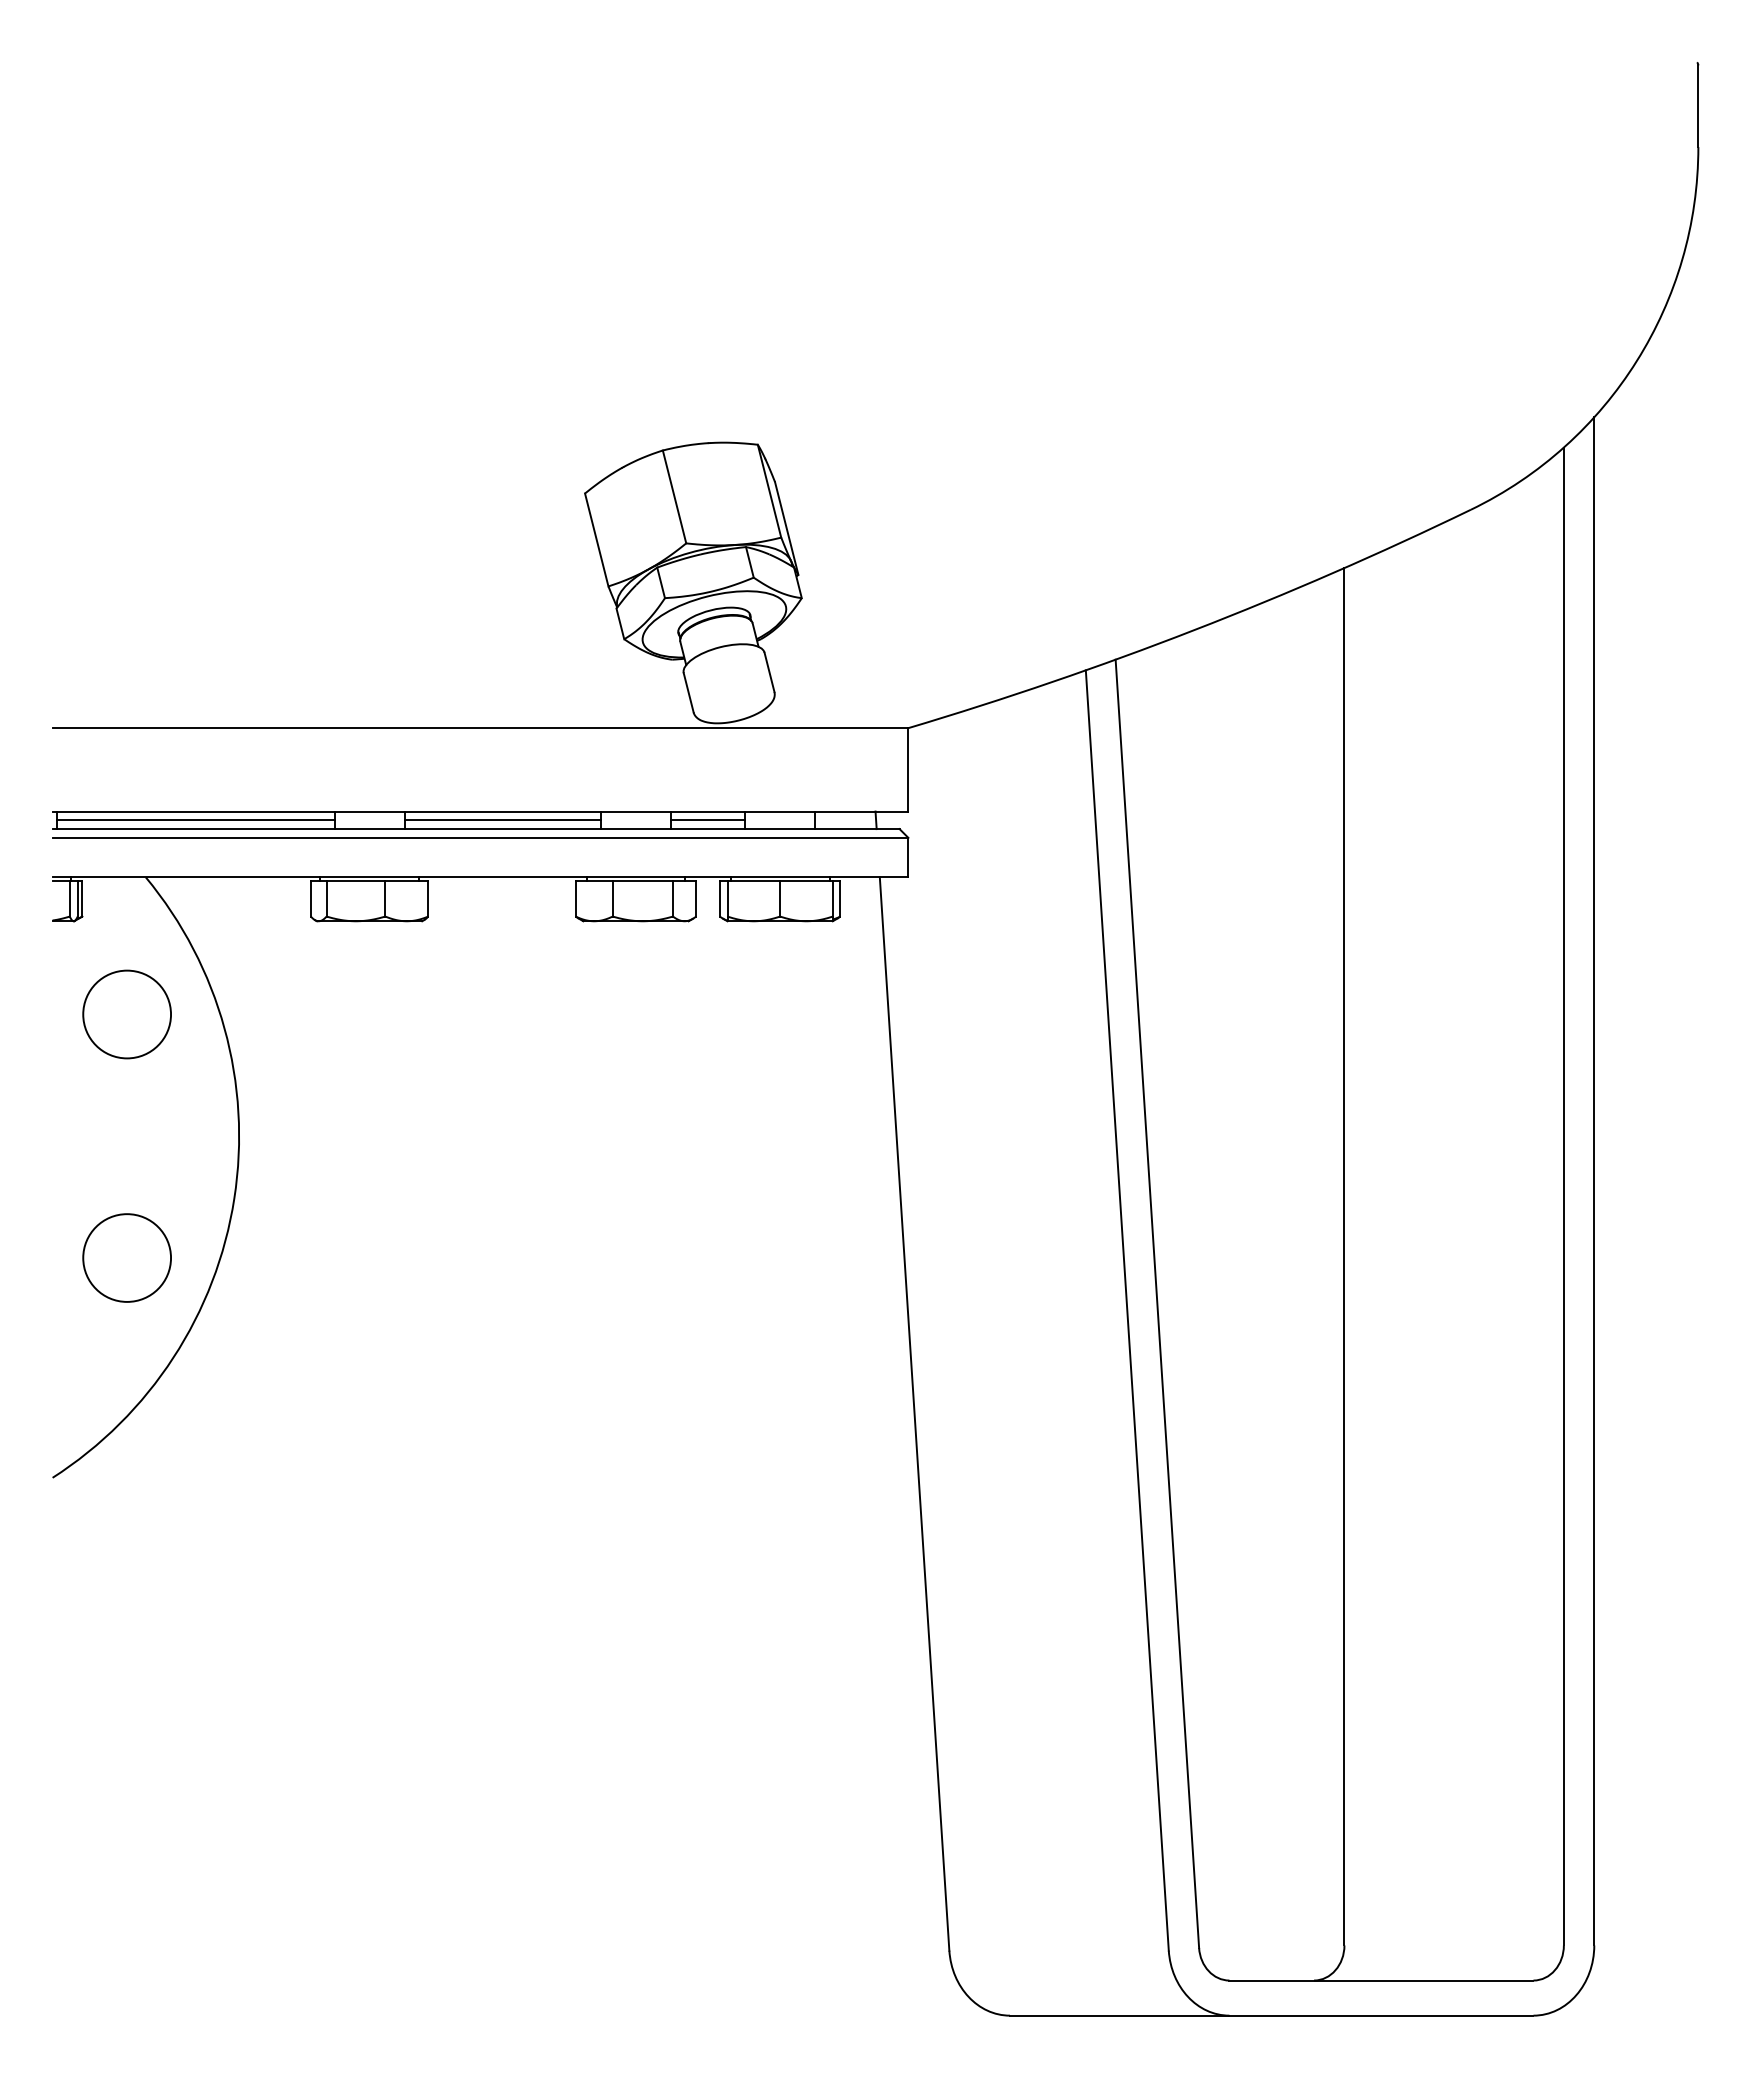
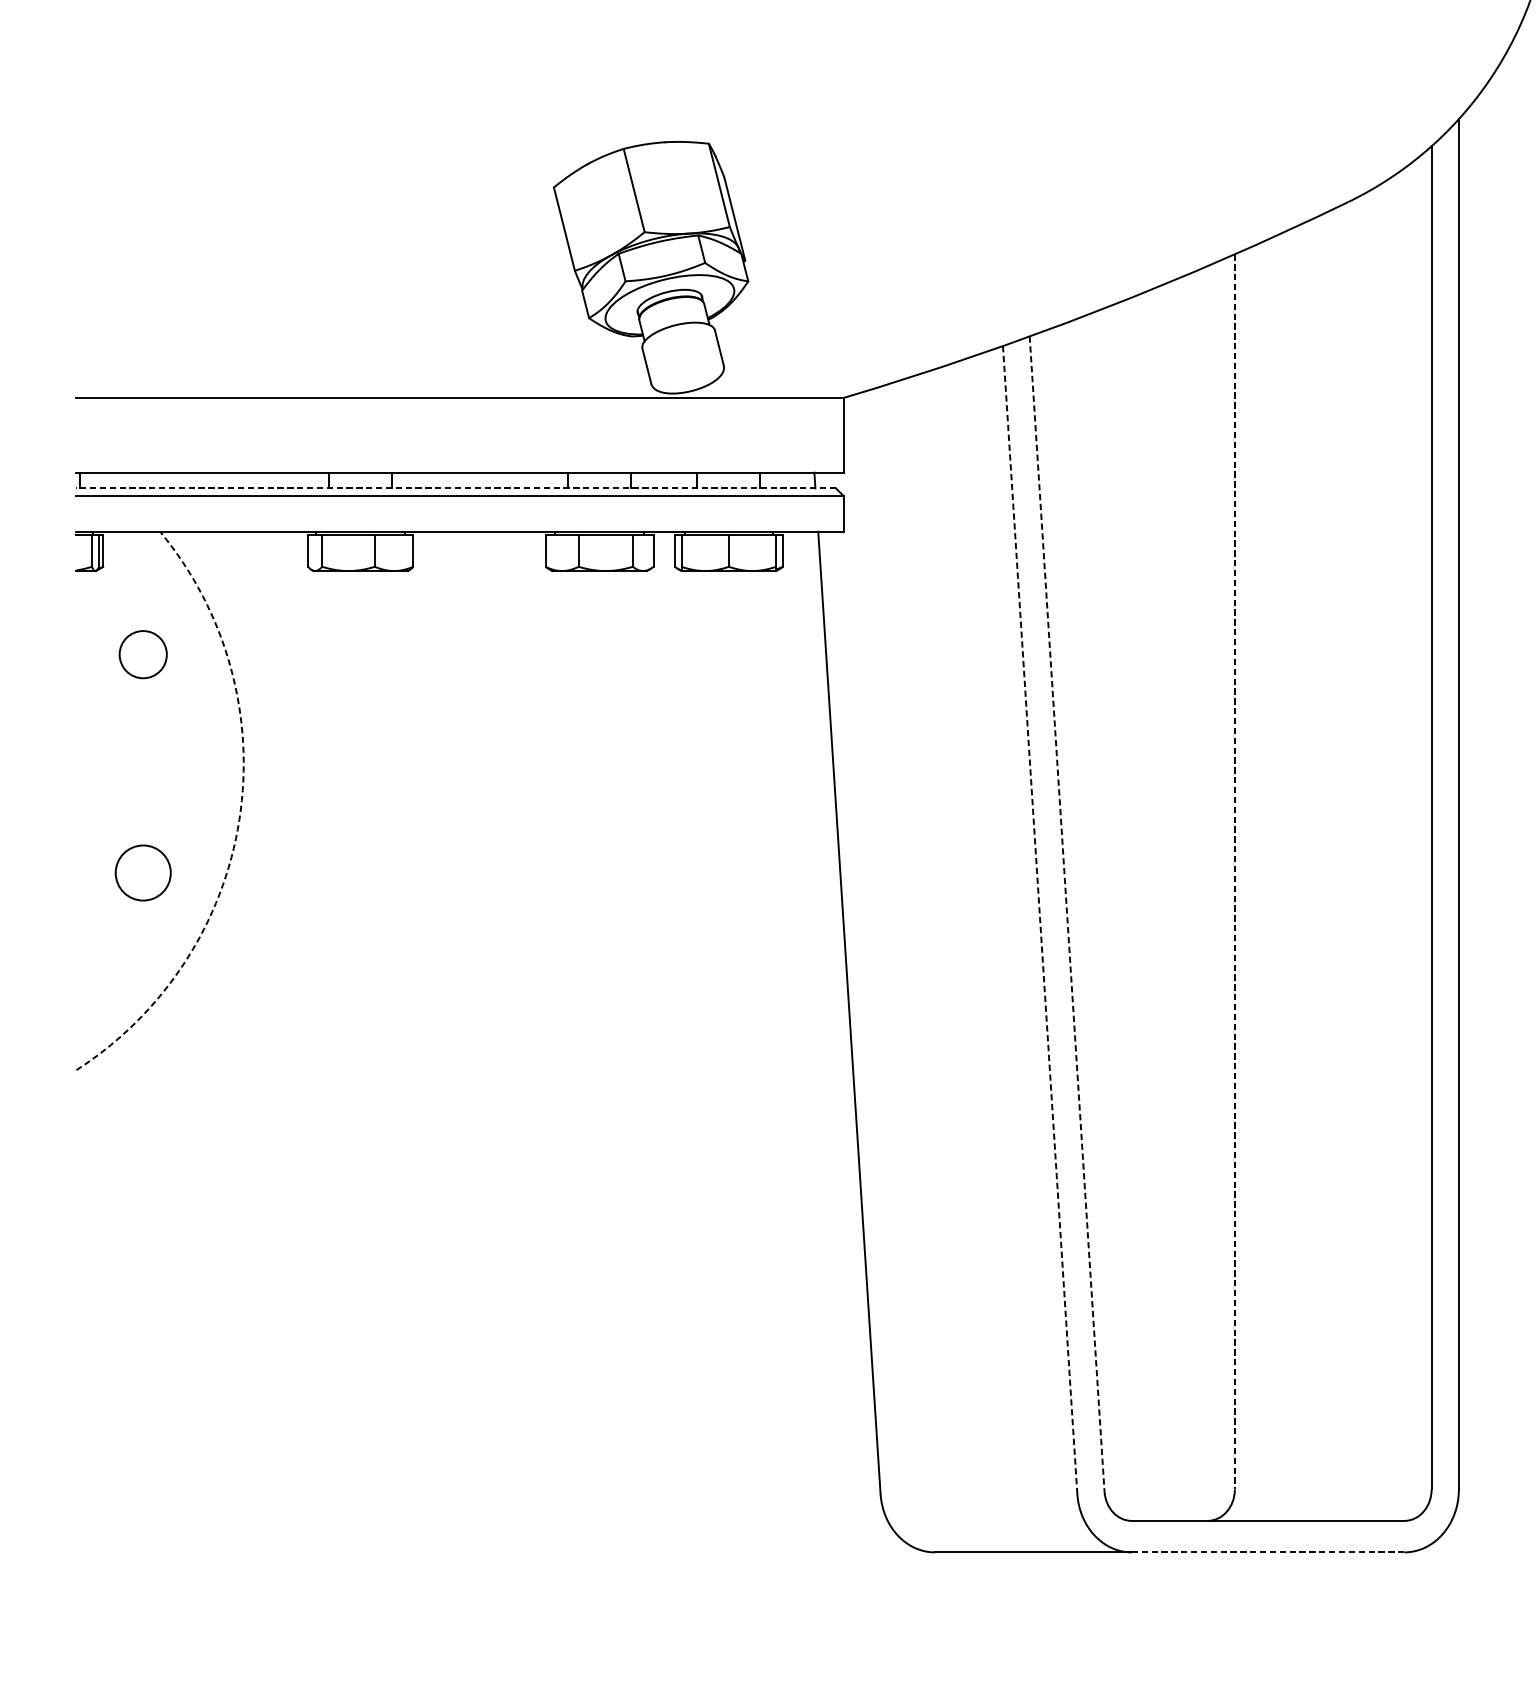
line: (195, 820) -> (204, 480), removed
line: (502, 820) -> (479, 480), removed
line: (708, 820) -> (664, 480), removed
line: (476, 829) -> (456, 488), solid -> dashed
circle: (126, 1014) -> (142, 654), size x0.6
arc: (234, 1198) -> (239, 819), solid -> dashed
line: (1344, 1256) -> (1234, 871), solid -> dashed
circle: (126, 1257) -> (142, 872), size x0.7
line: (1157, 1303) -> (1067, 913), solid -> dashed
line: (1127, 1310) -> (1040, 920), solid -> dashed
line: (1380, 2015) -> (1267, 1552), solid -> dashed

